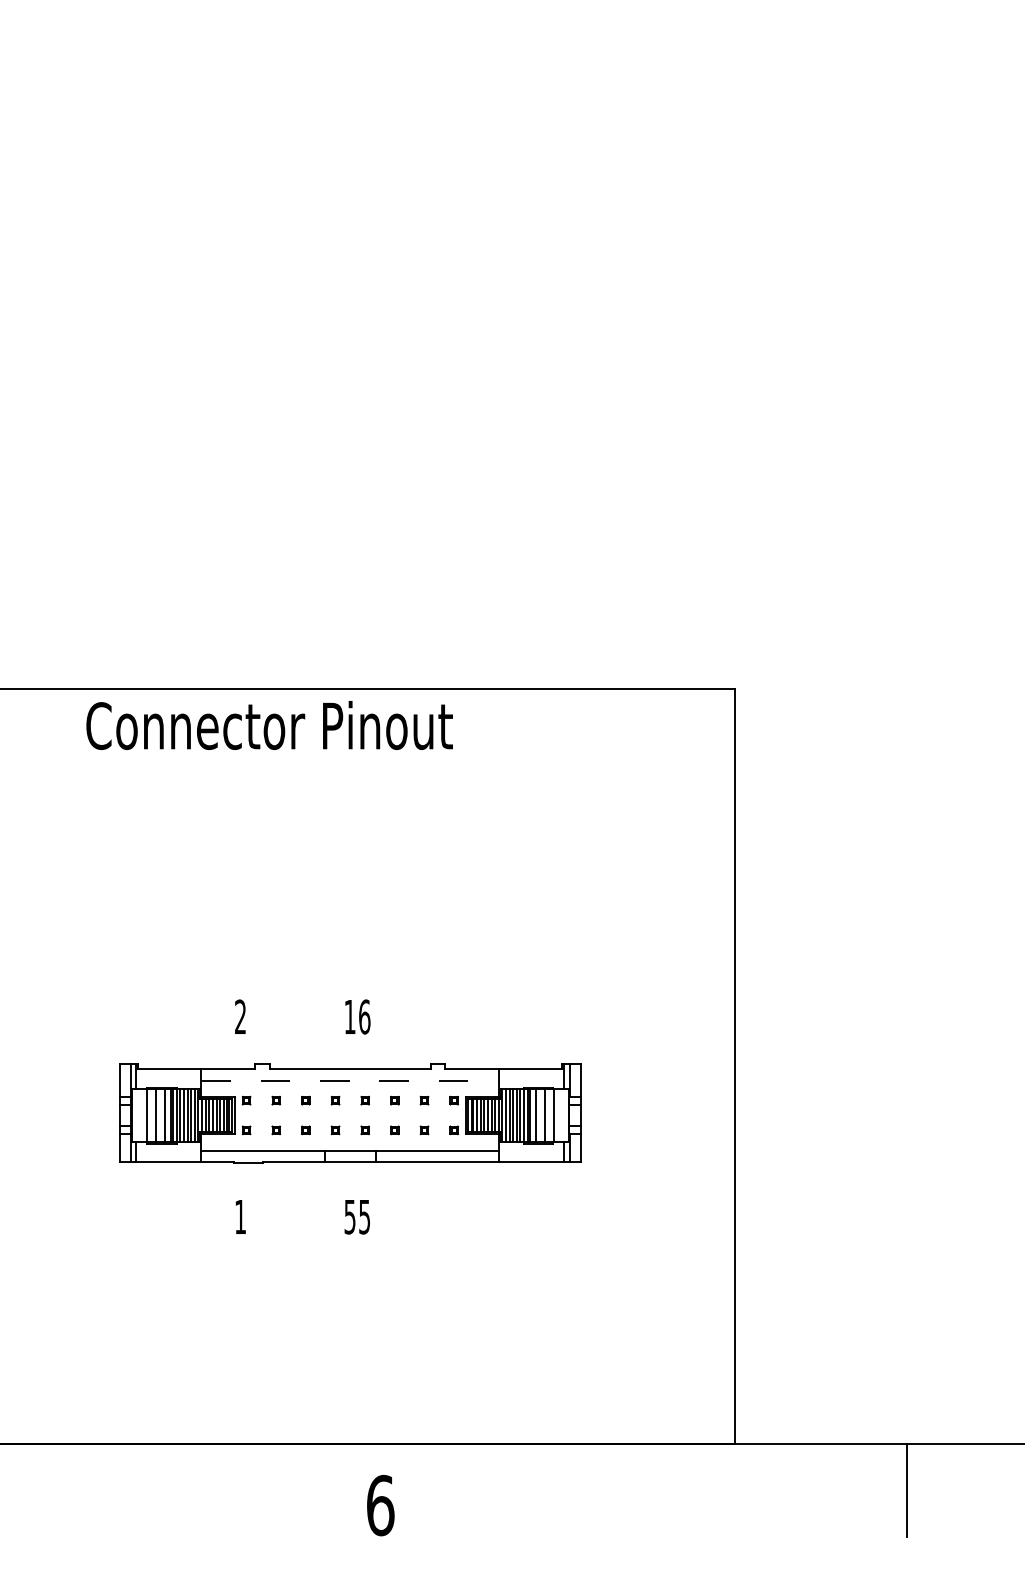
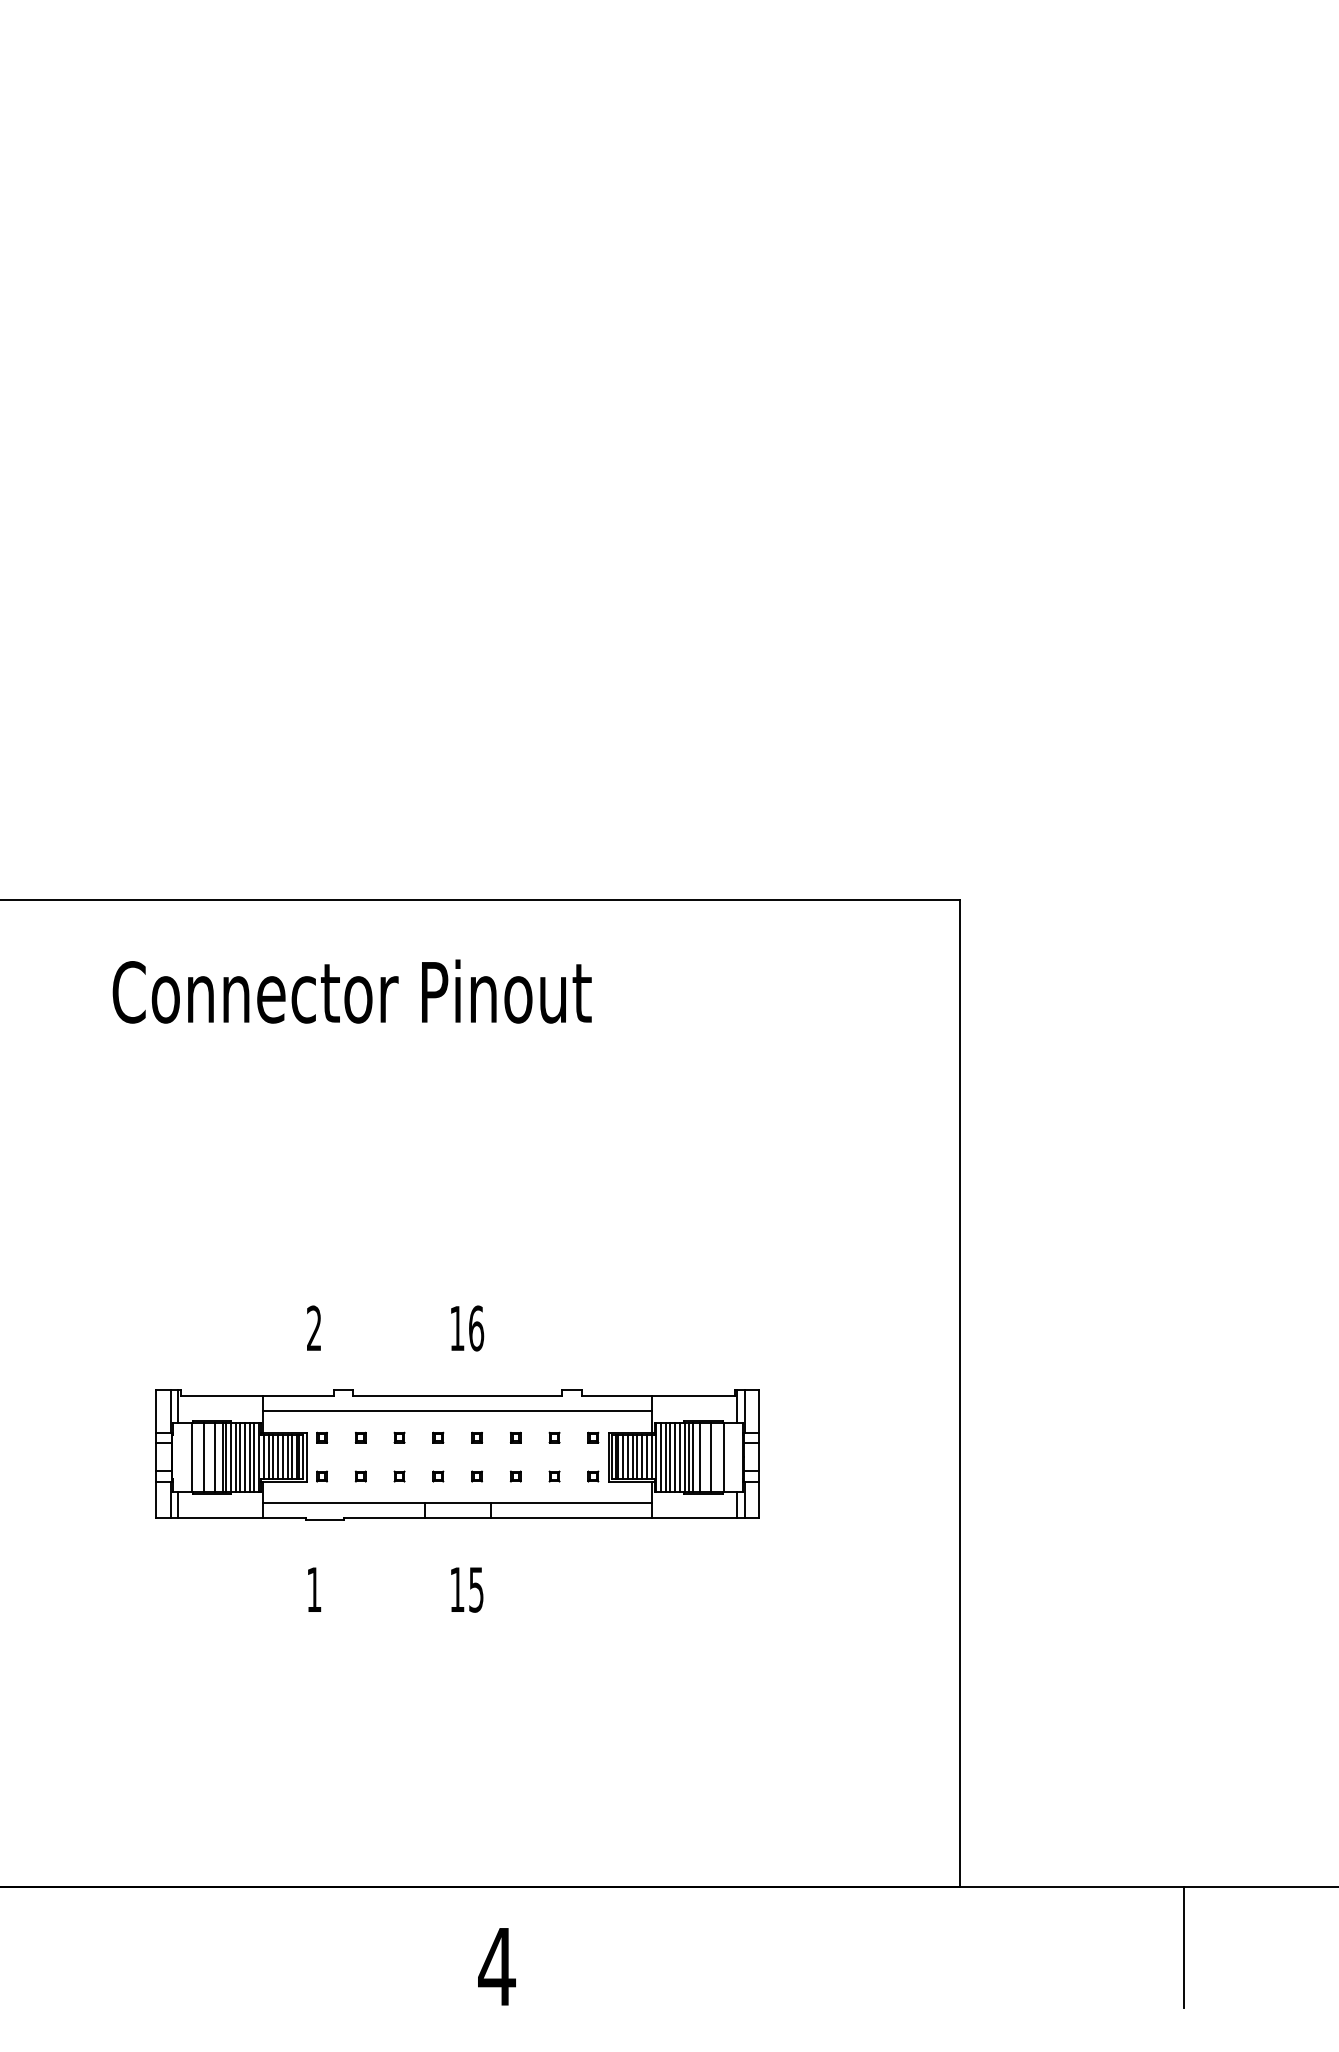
text: (269, 725) -> (351, 991), moved
line: (350, 1080) -> (457, 1411), dashed -> solid
text: (350, 1216) -> (457, 1589), 55 -> 15
text: (380, 1505) -> (496, 1966), 6 -> 4

